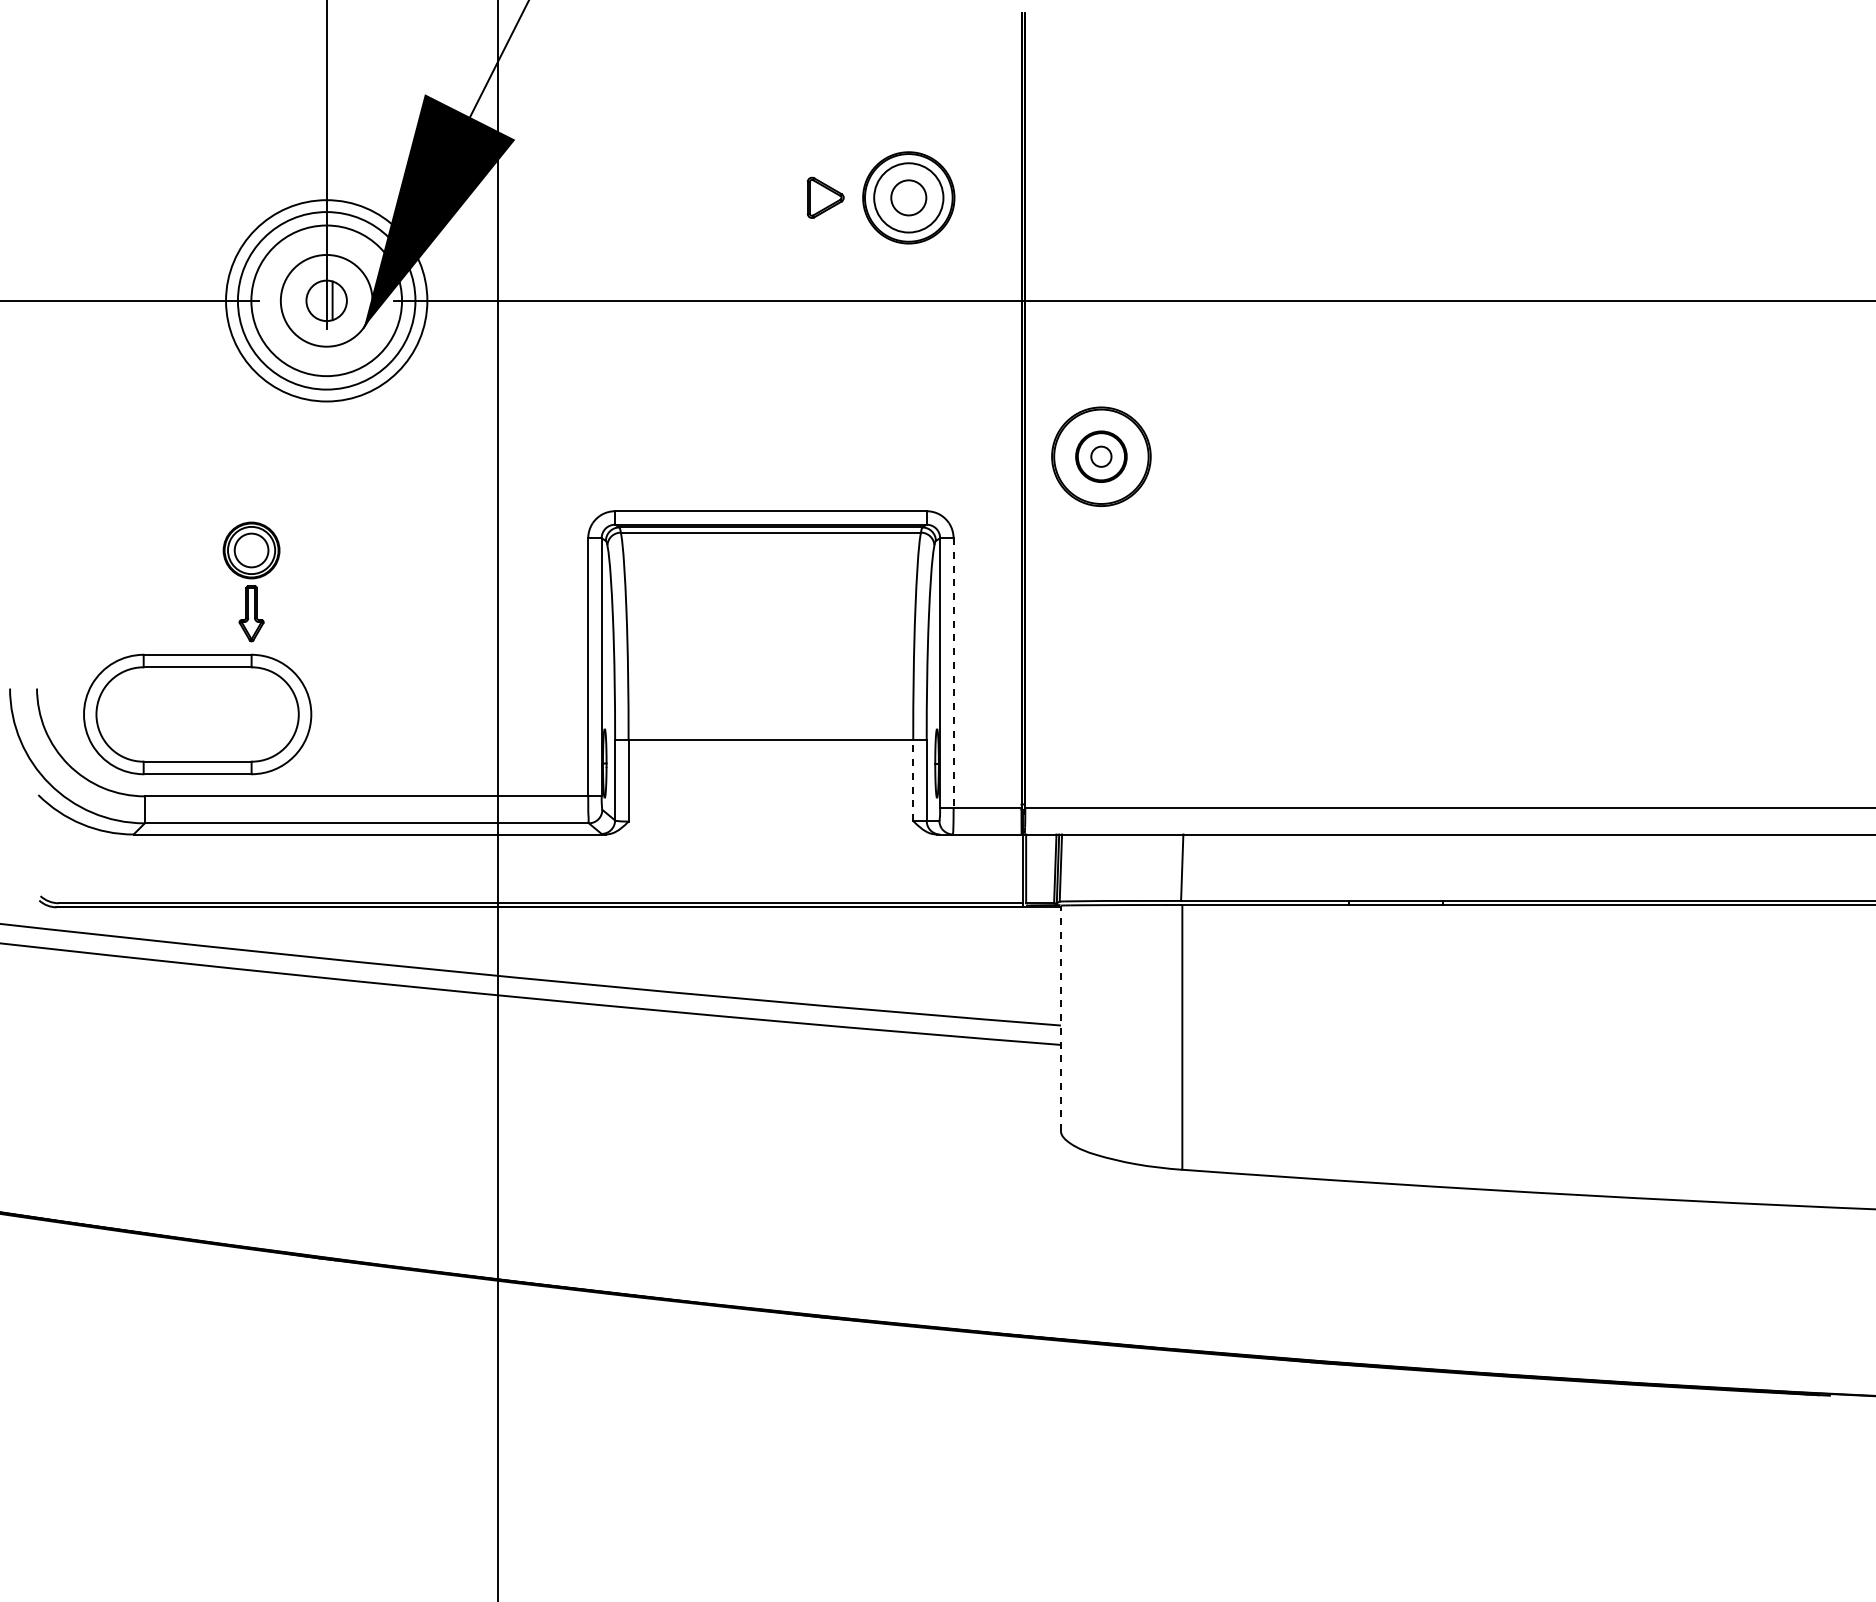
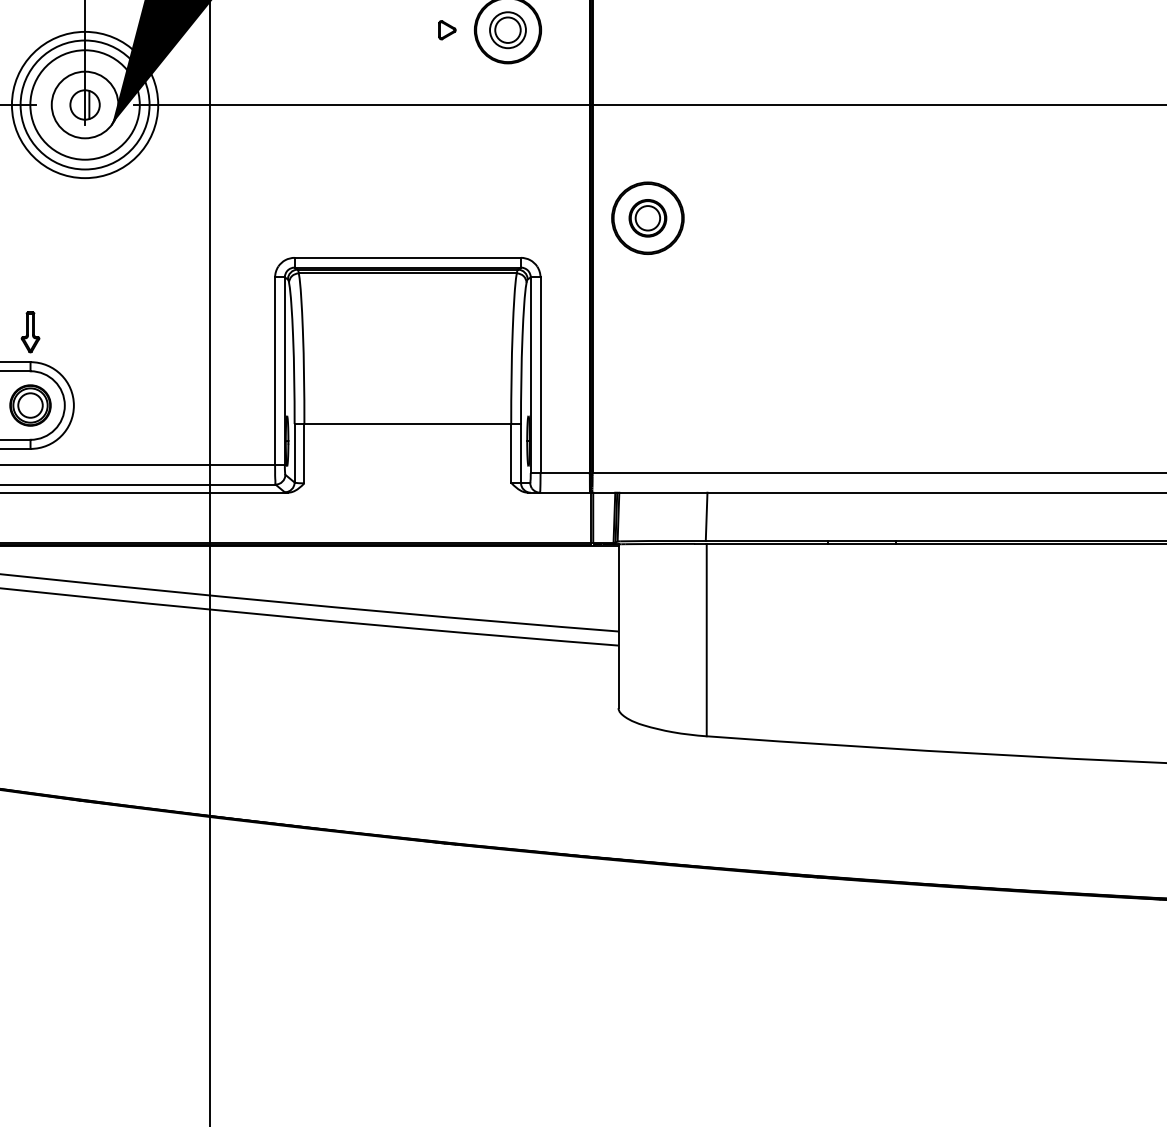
part: (825, 197) -> (447, 29), size x0.62
circle: (908, 197) -> (507, 29), size x0.71
circle: (1101, 456) -> (647, 218), size x1.67
part: (251, 550) -> (30, 405), moved
line: (953, 672) -> (540, 375), dashed -> solid
line: (913, 780) -> (511, 453), dashed -> solid
line: (1060, 1018) -> (618, 626), dashed -> solid

